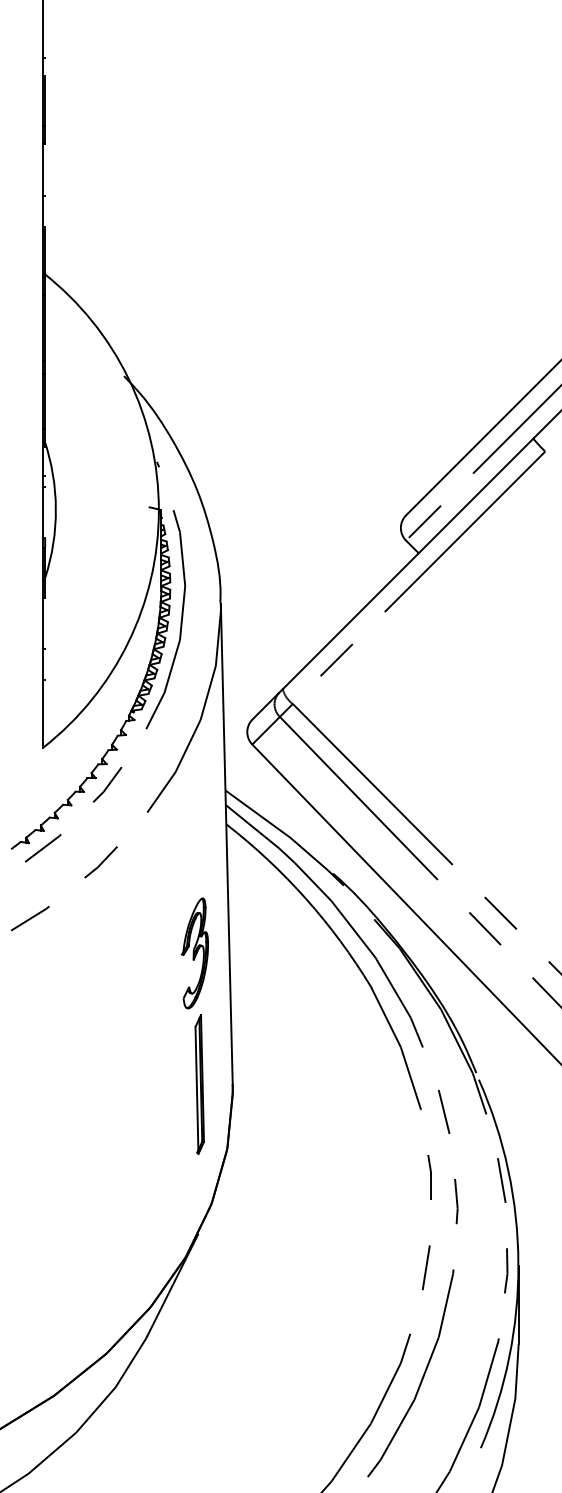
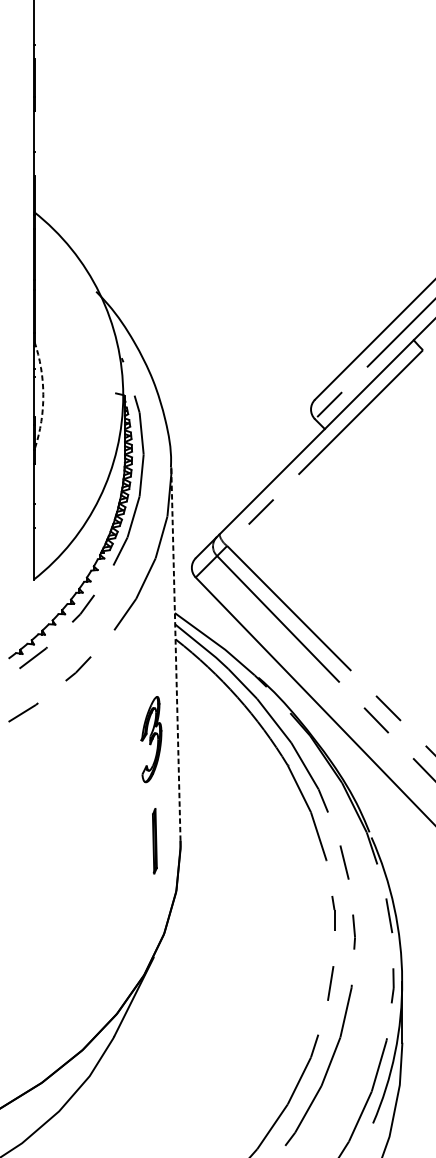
arc: (55, 509) -> (43, 395), solid -> dashed
line: (226, 843) -> (175, 654), solid -> dashed
part: (199, 1084) -> (154, 841), size x0.6

